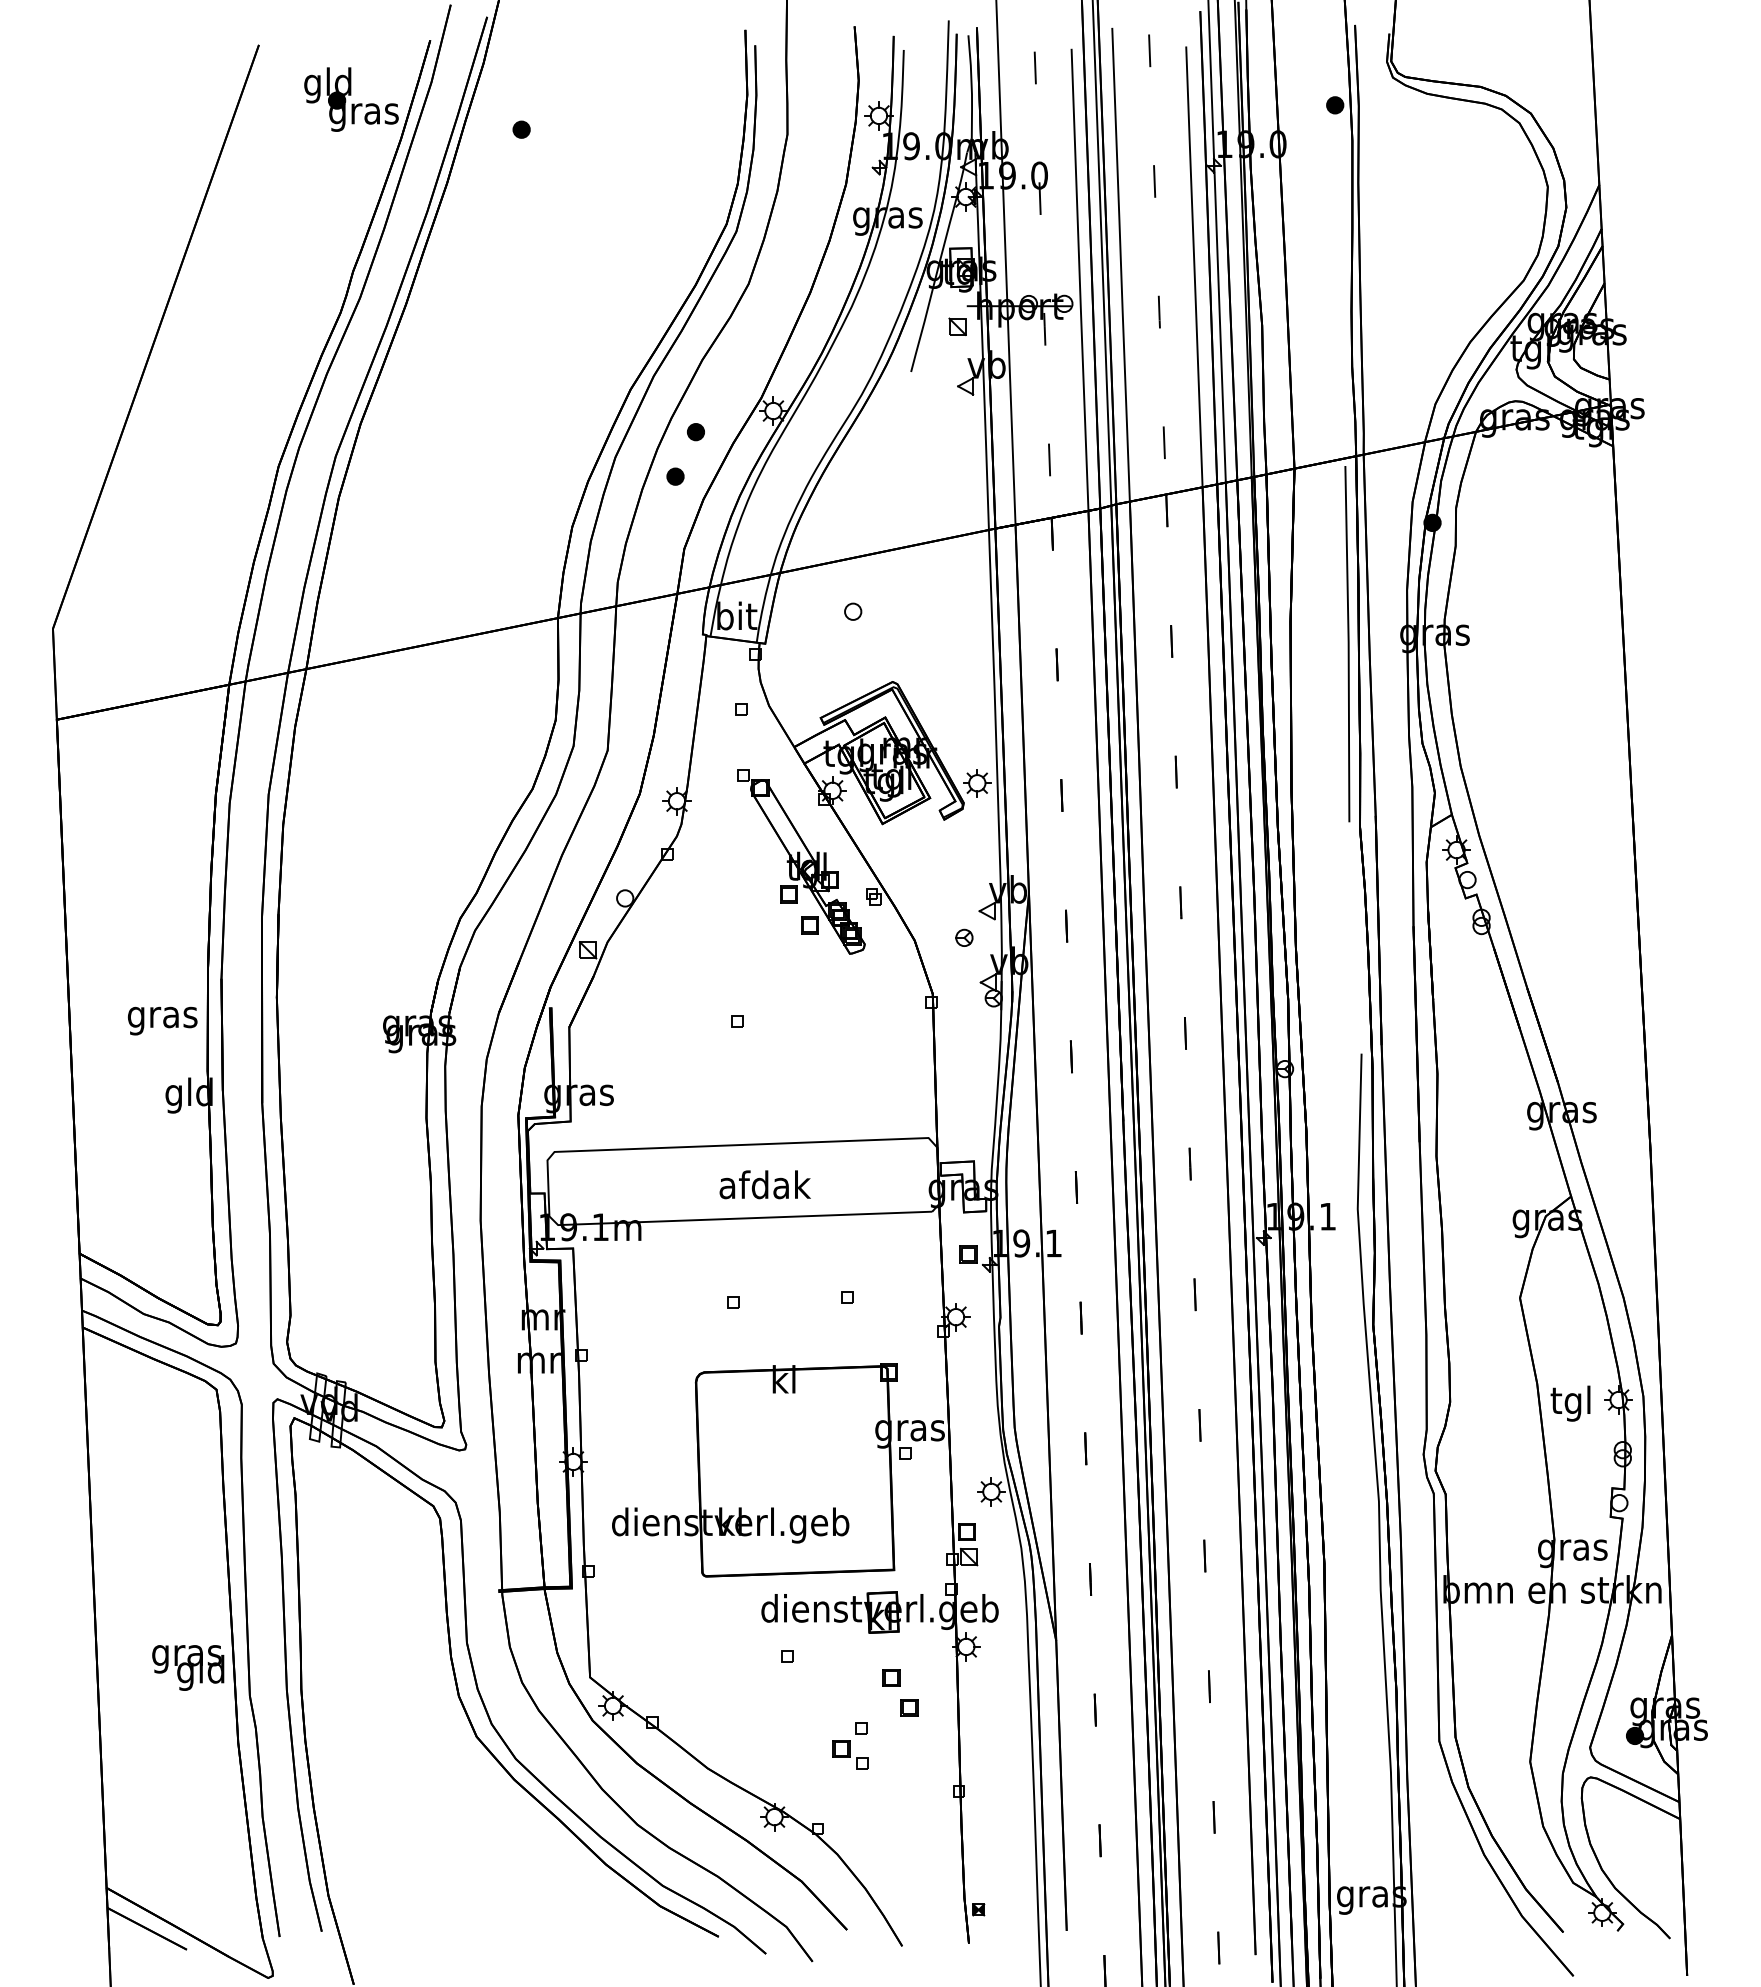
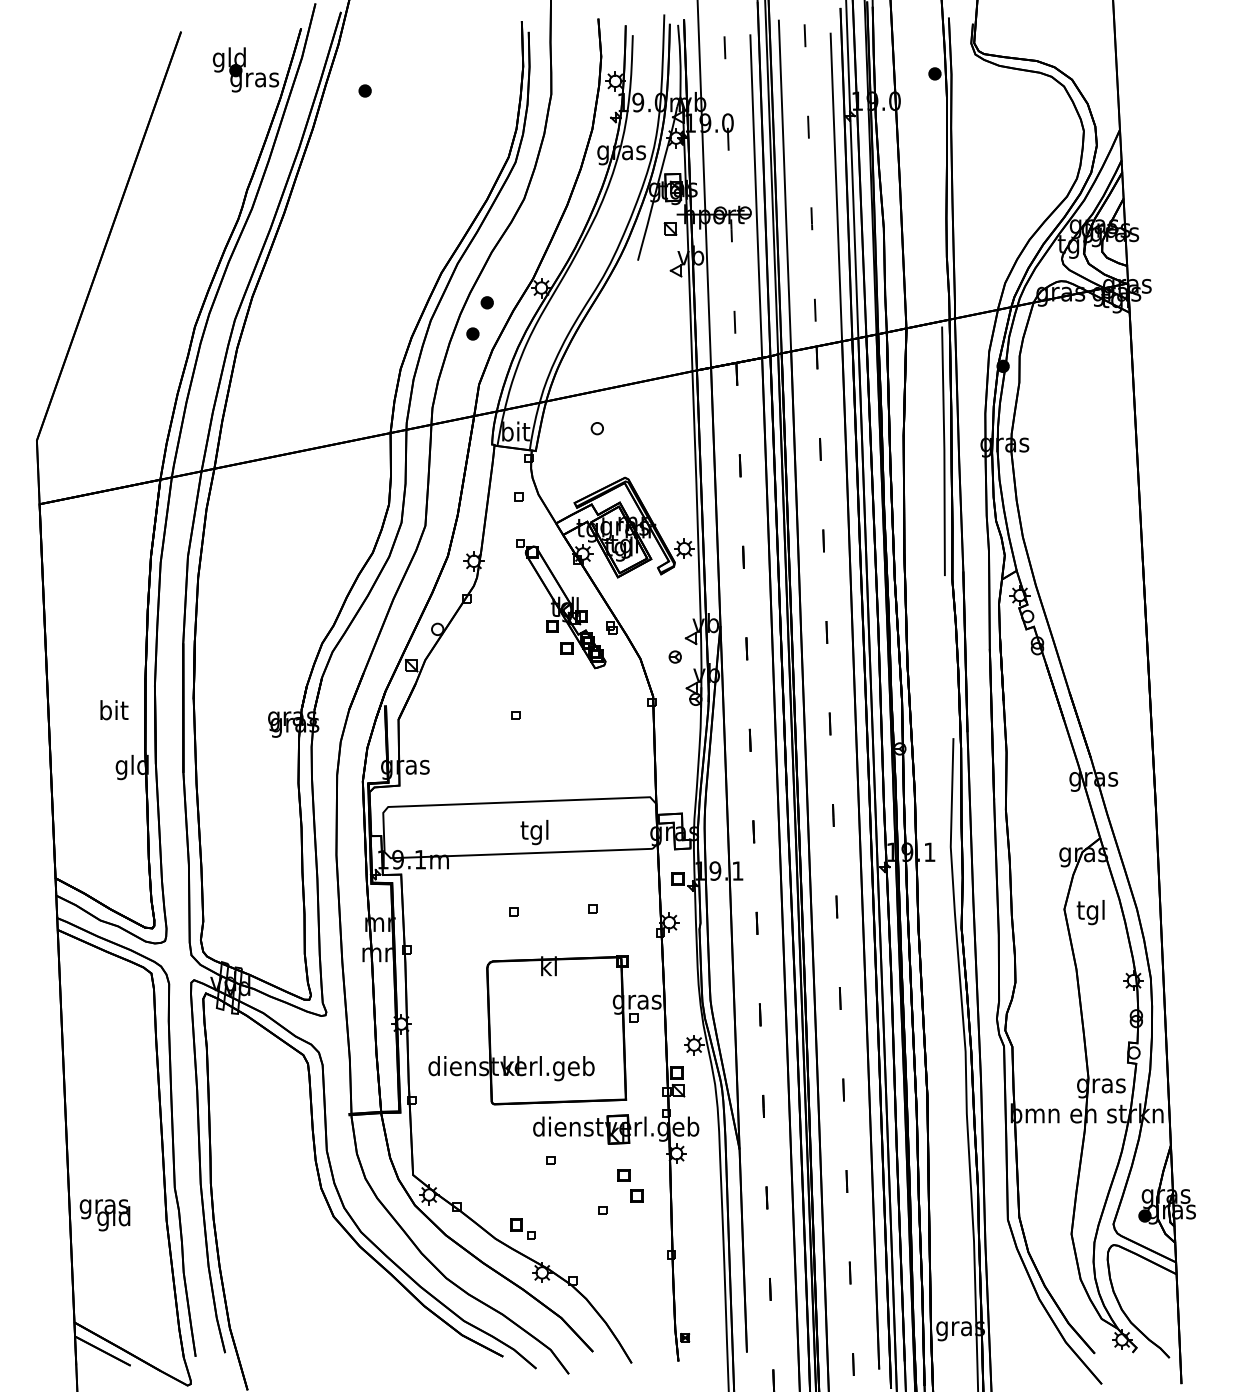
text: (162, 1017) -> (113, 712), gras -> bit
text: (764, 1188) -> (535, 832), afdak -> tgl
text: (1570, 1403) -> (1090, 912), moved
text: (188, 1667) -> (105, 1214), moved
part: (850, 1754) -> (522, 1229), moved

